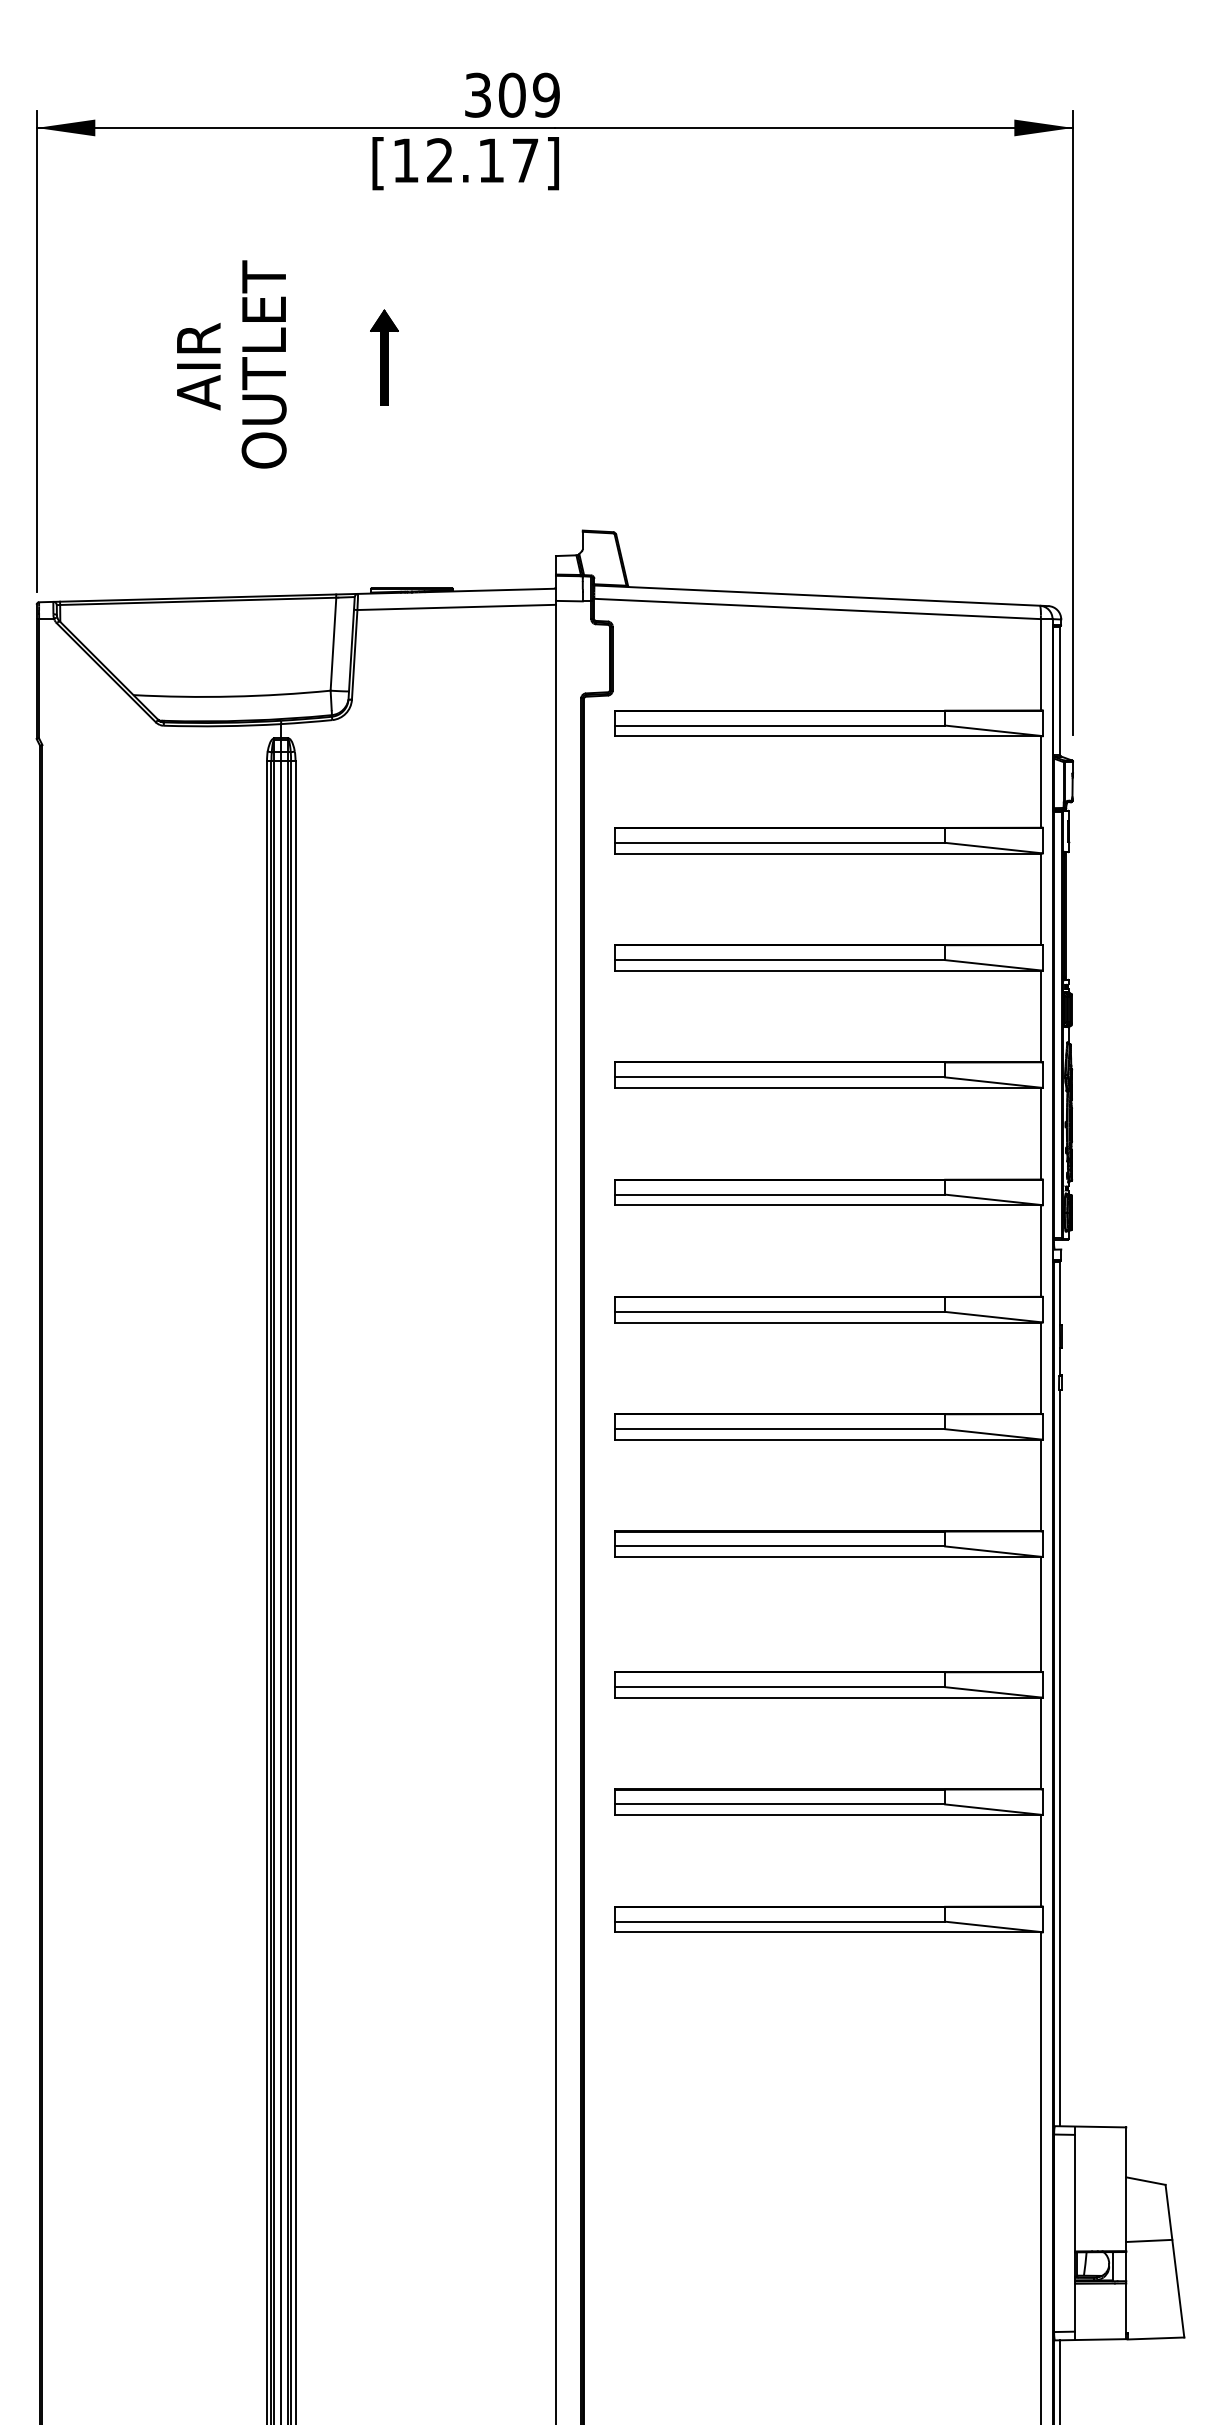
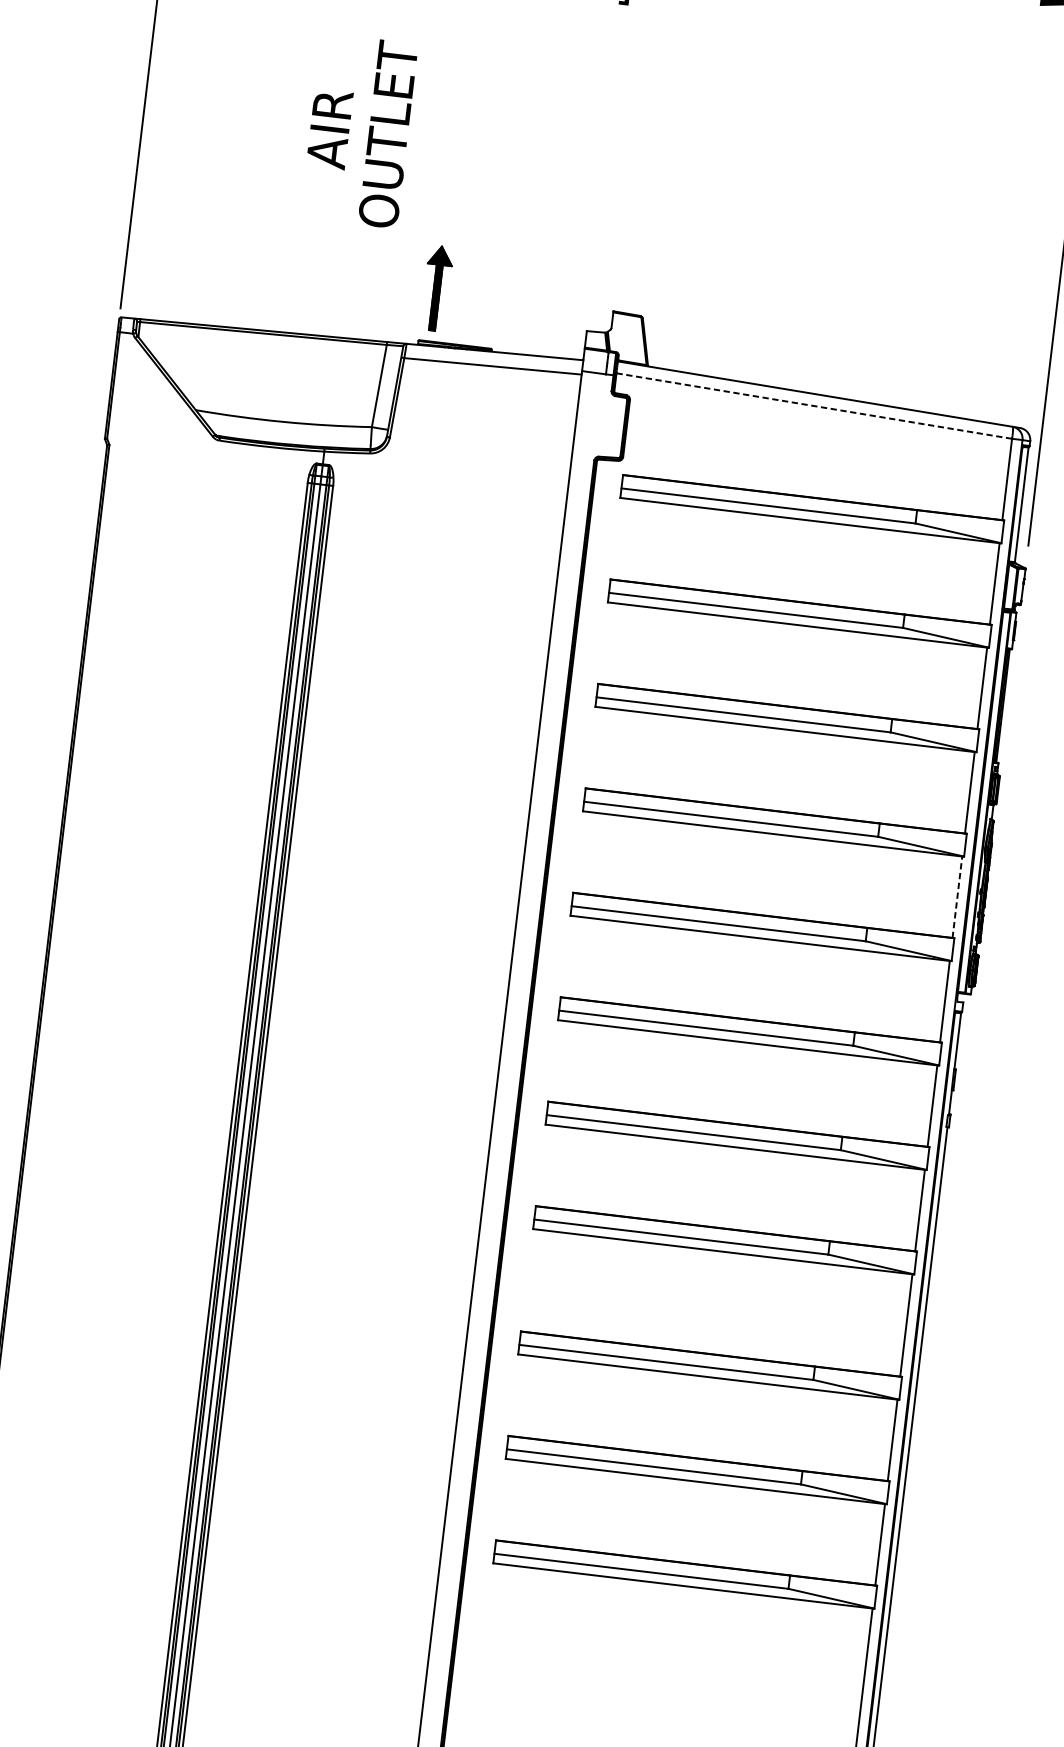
part: (384, 357) -> (437, 288), moved
text: (231, 364) -> (359, 130), moved
line: (818, 609) -> (815, 406), solid -> dashed
line: (1040, 1133) -> (957, 896), solid -> dashed

